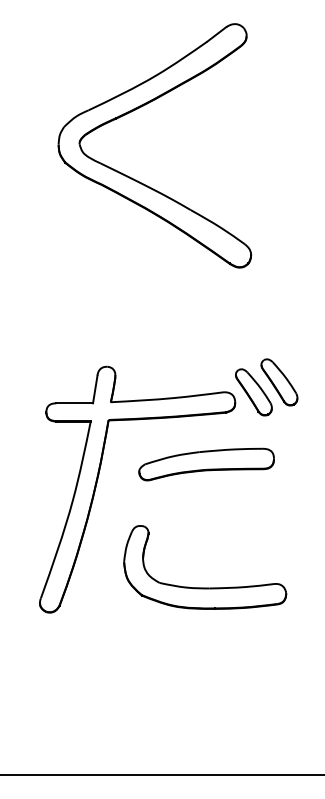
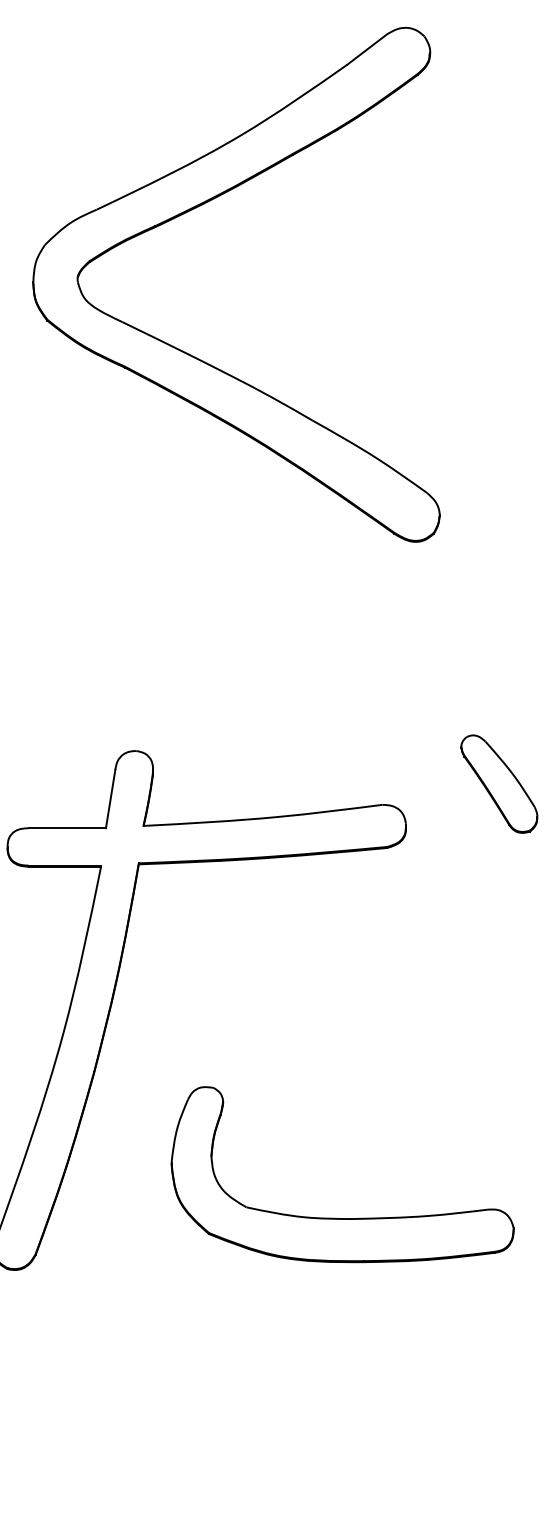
part: (253, 392) -> (444, 805), removed
part: (206, 464) -> (345, 957), removed

